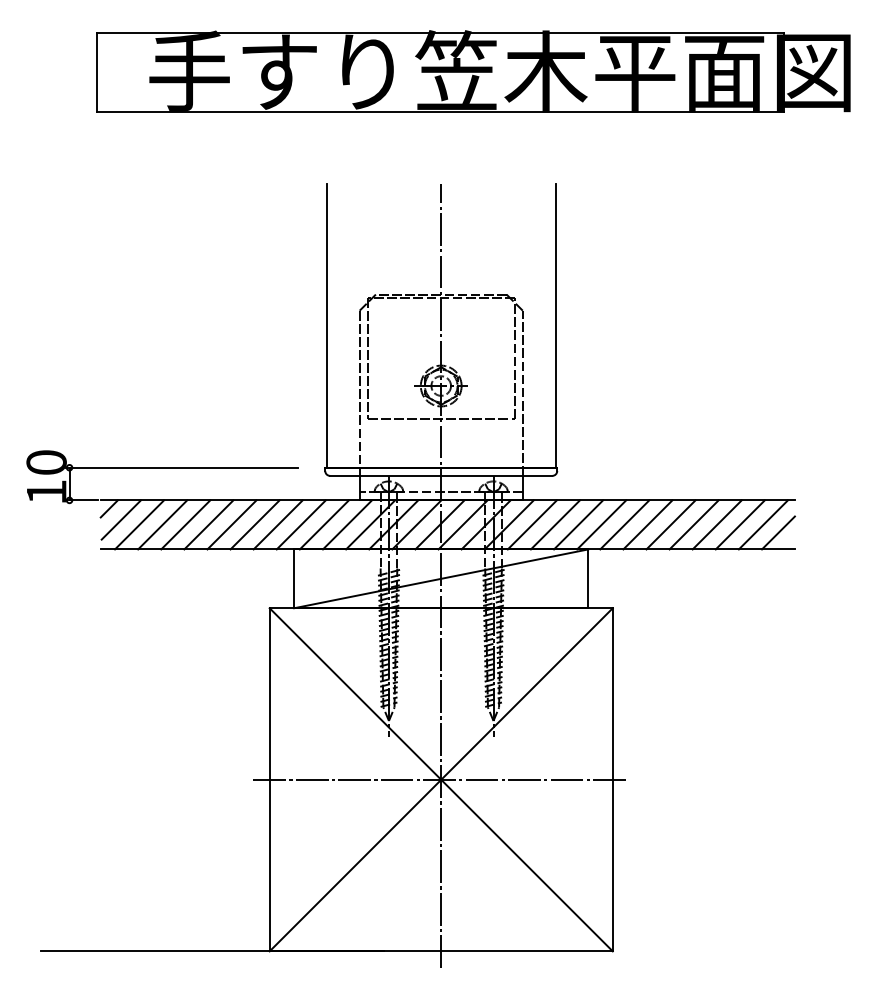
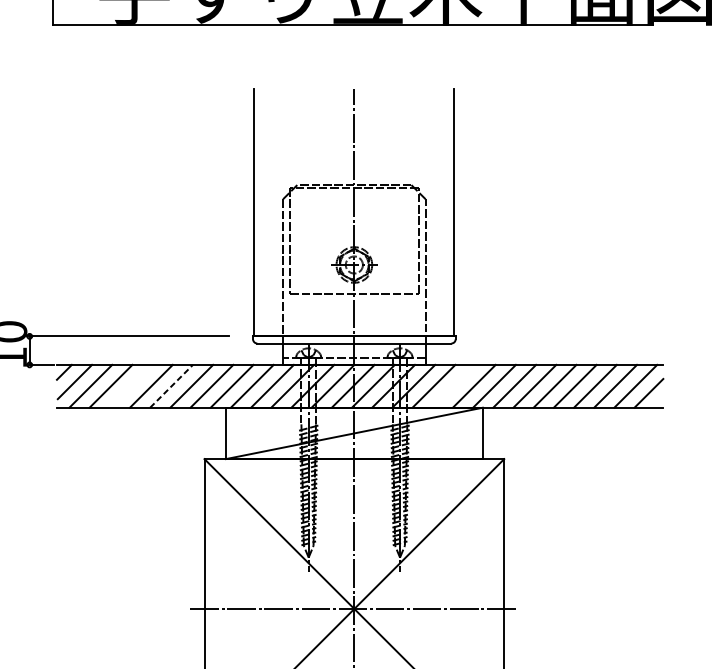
line: (185, 524) -> (130, 385), removed
line: (231, 524) -> (171, 385), solid -> dashed
line: (554, 524) -> (453, 385), removed

